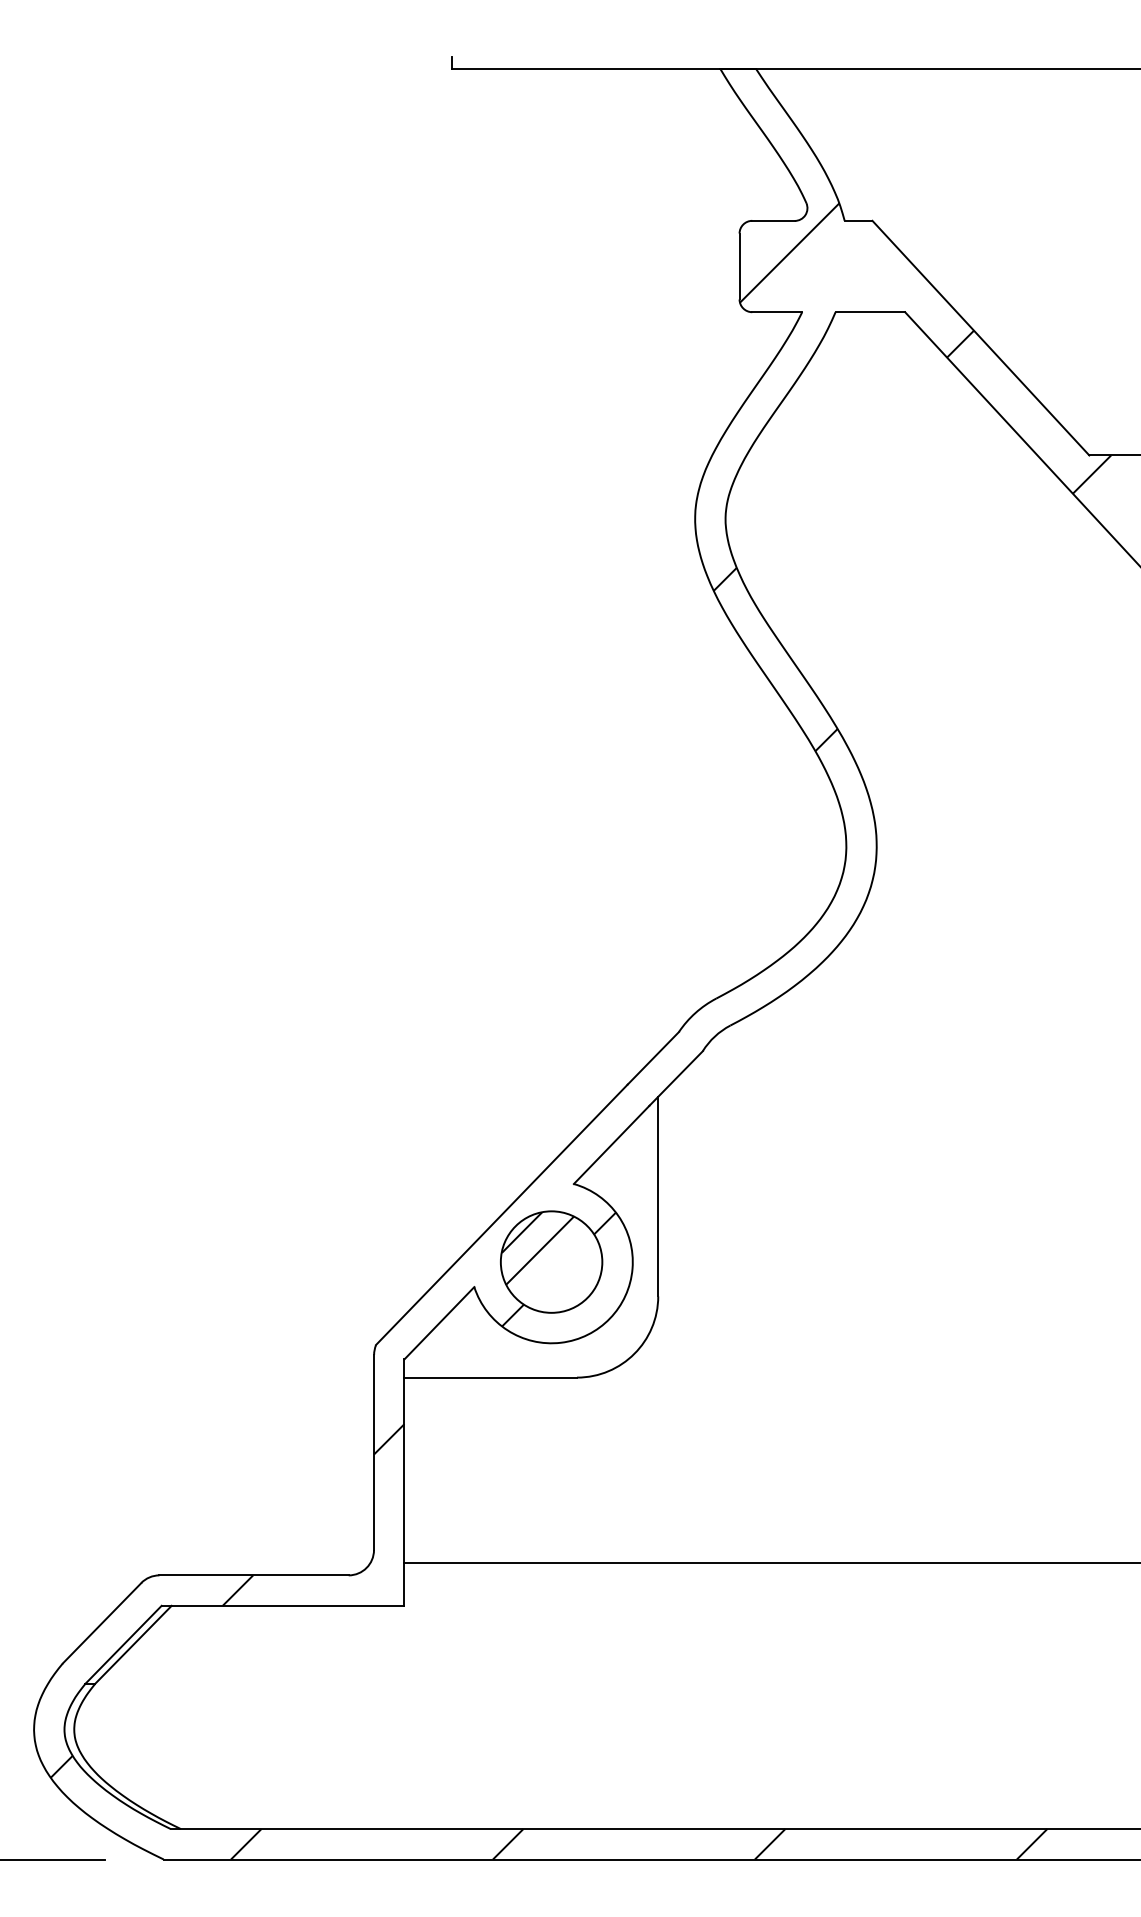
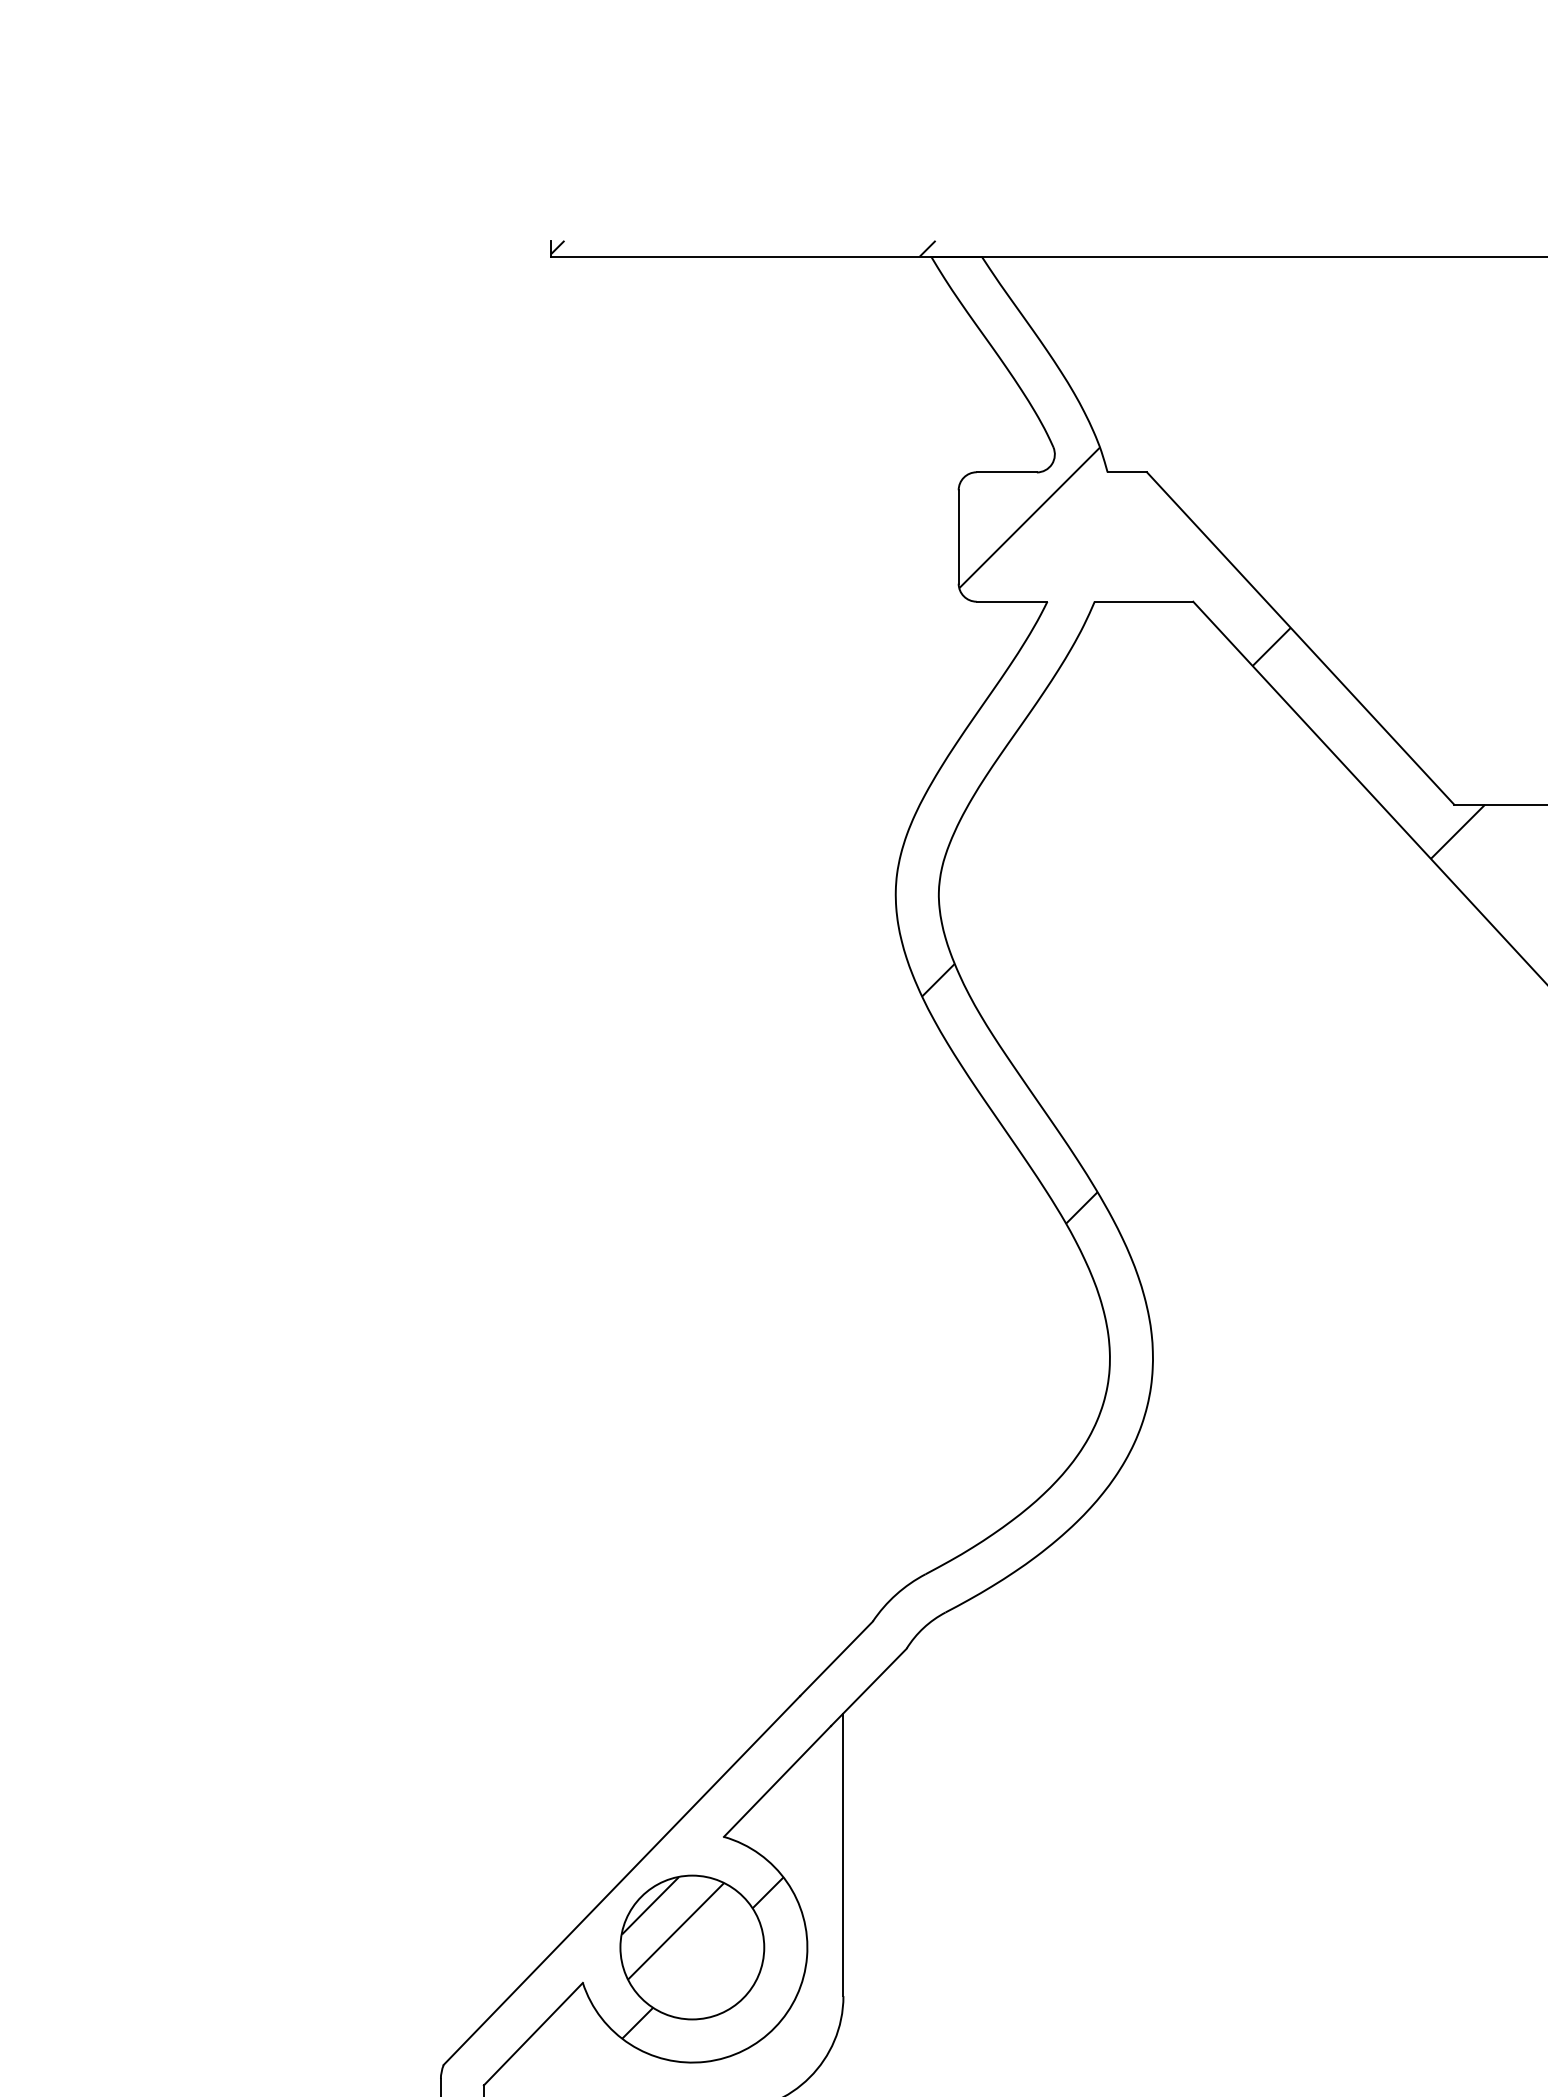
hatch: (587, 62) -> (743, 247), added

